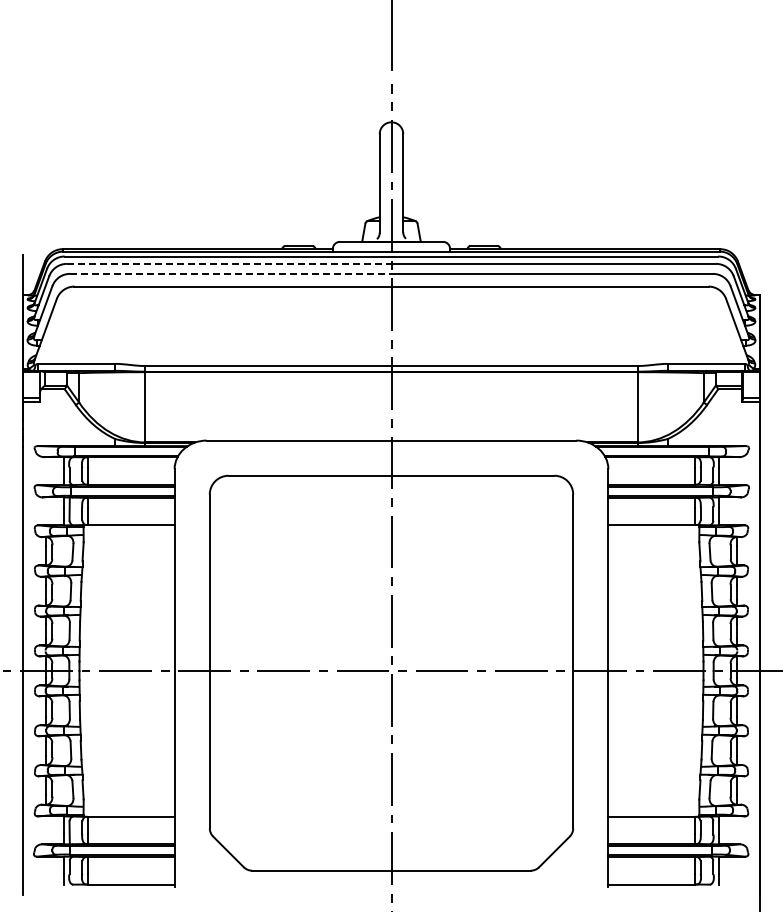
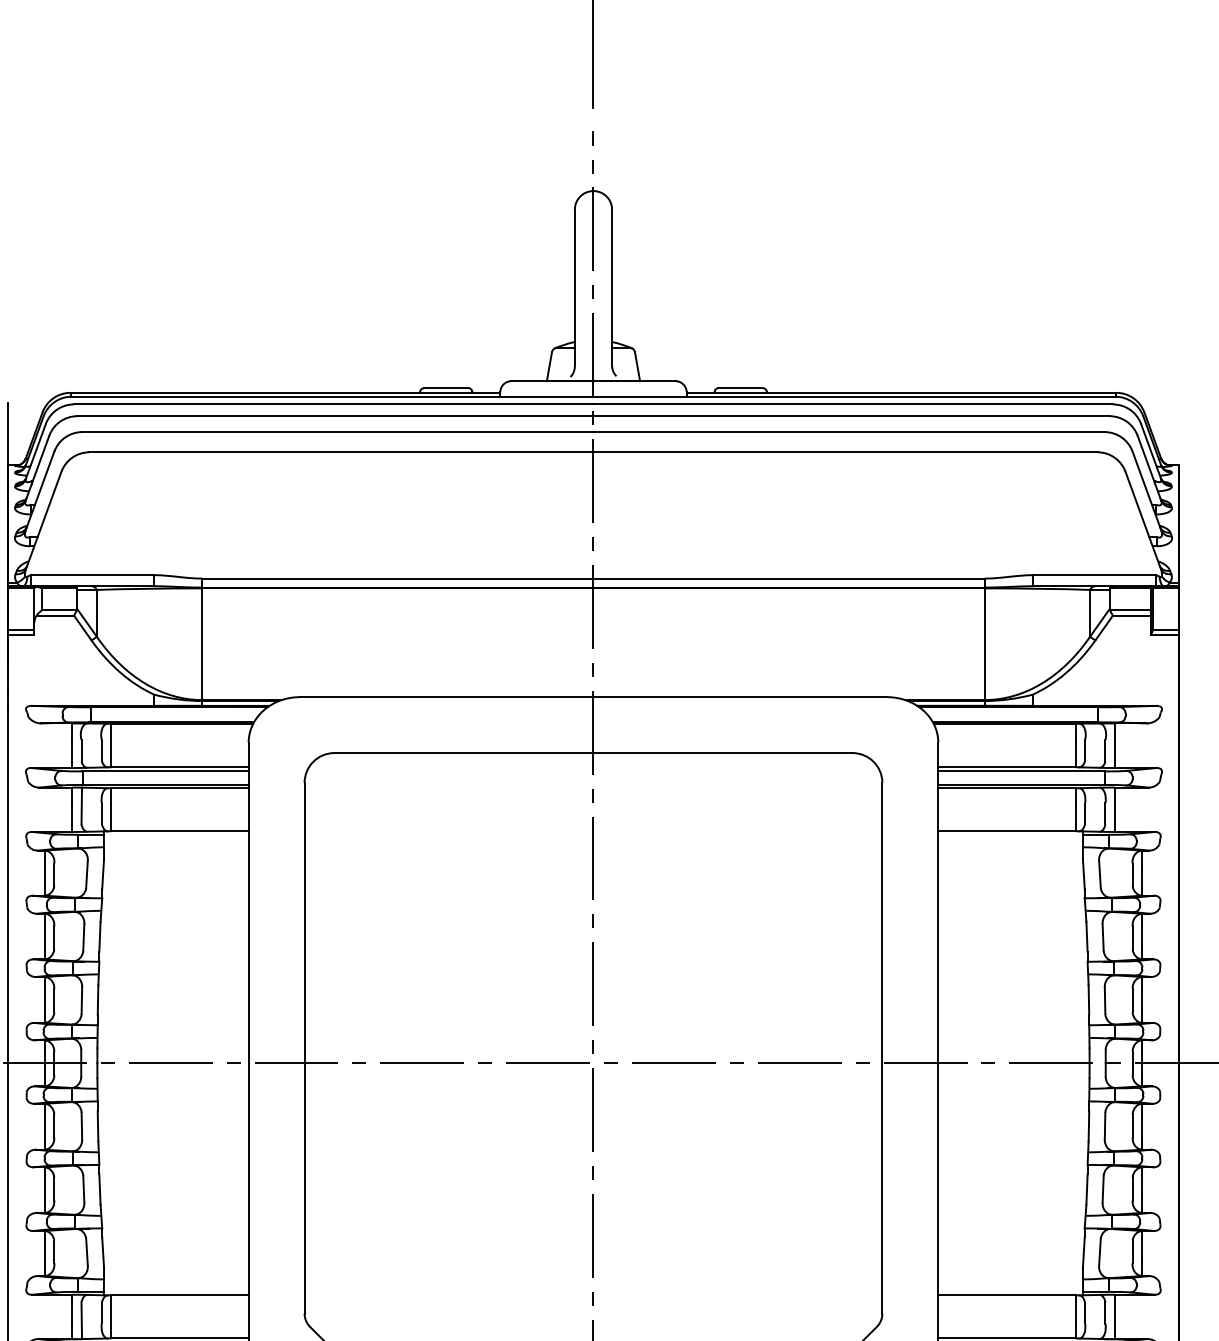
line: (229, 263) -> (335, 415), dashed -> solid
line: (230, 273) -> (337, 431), dashed -> solid

